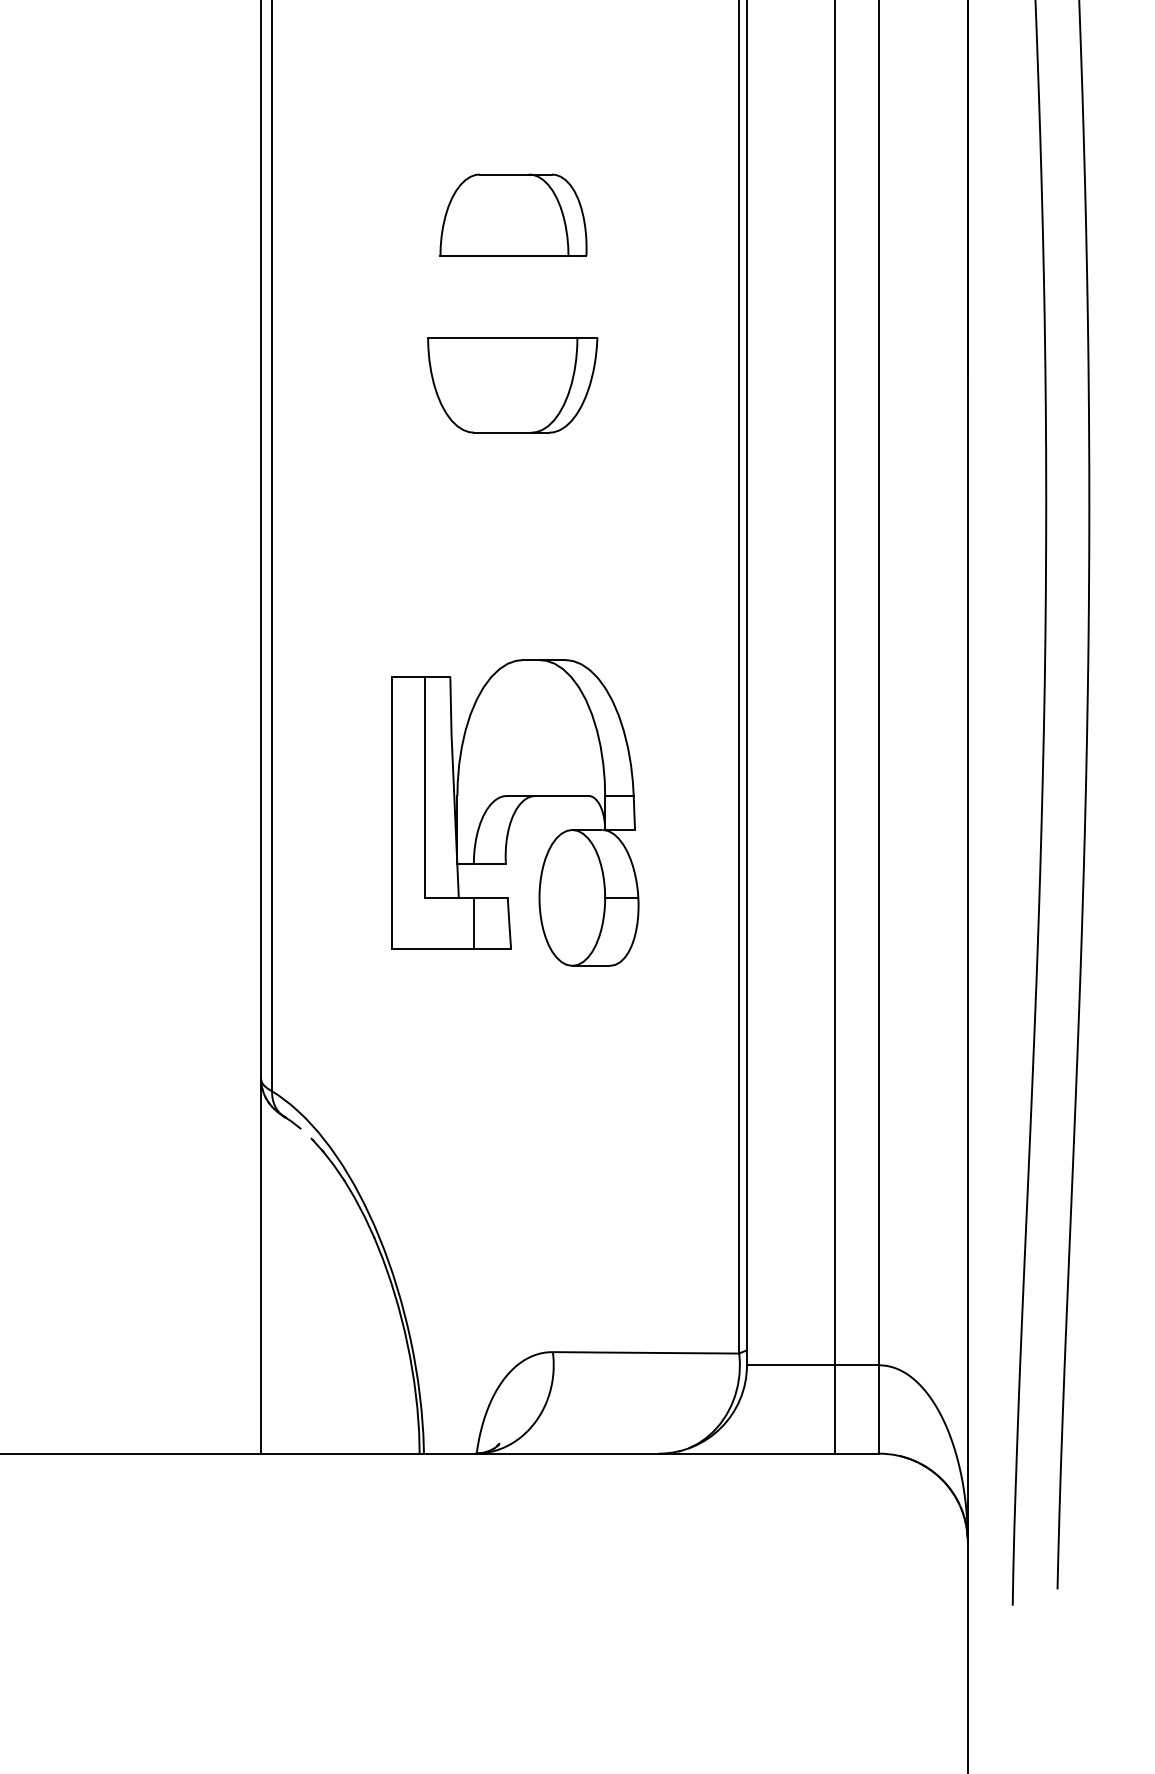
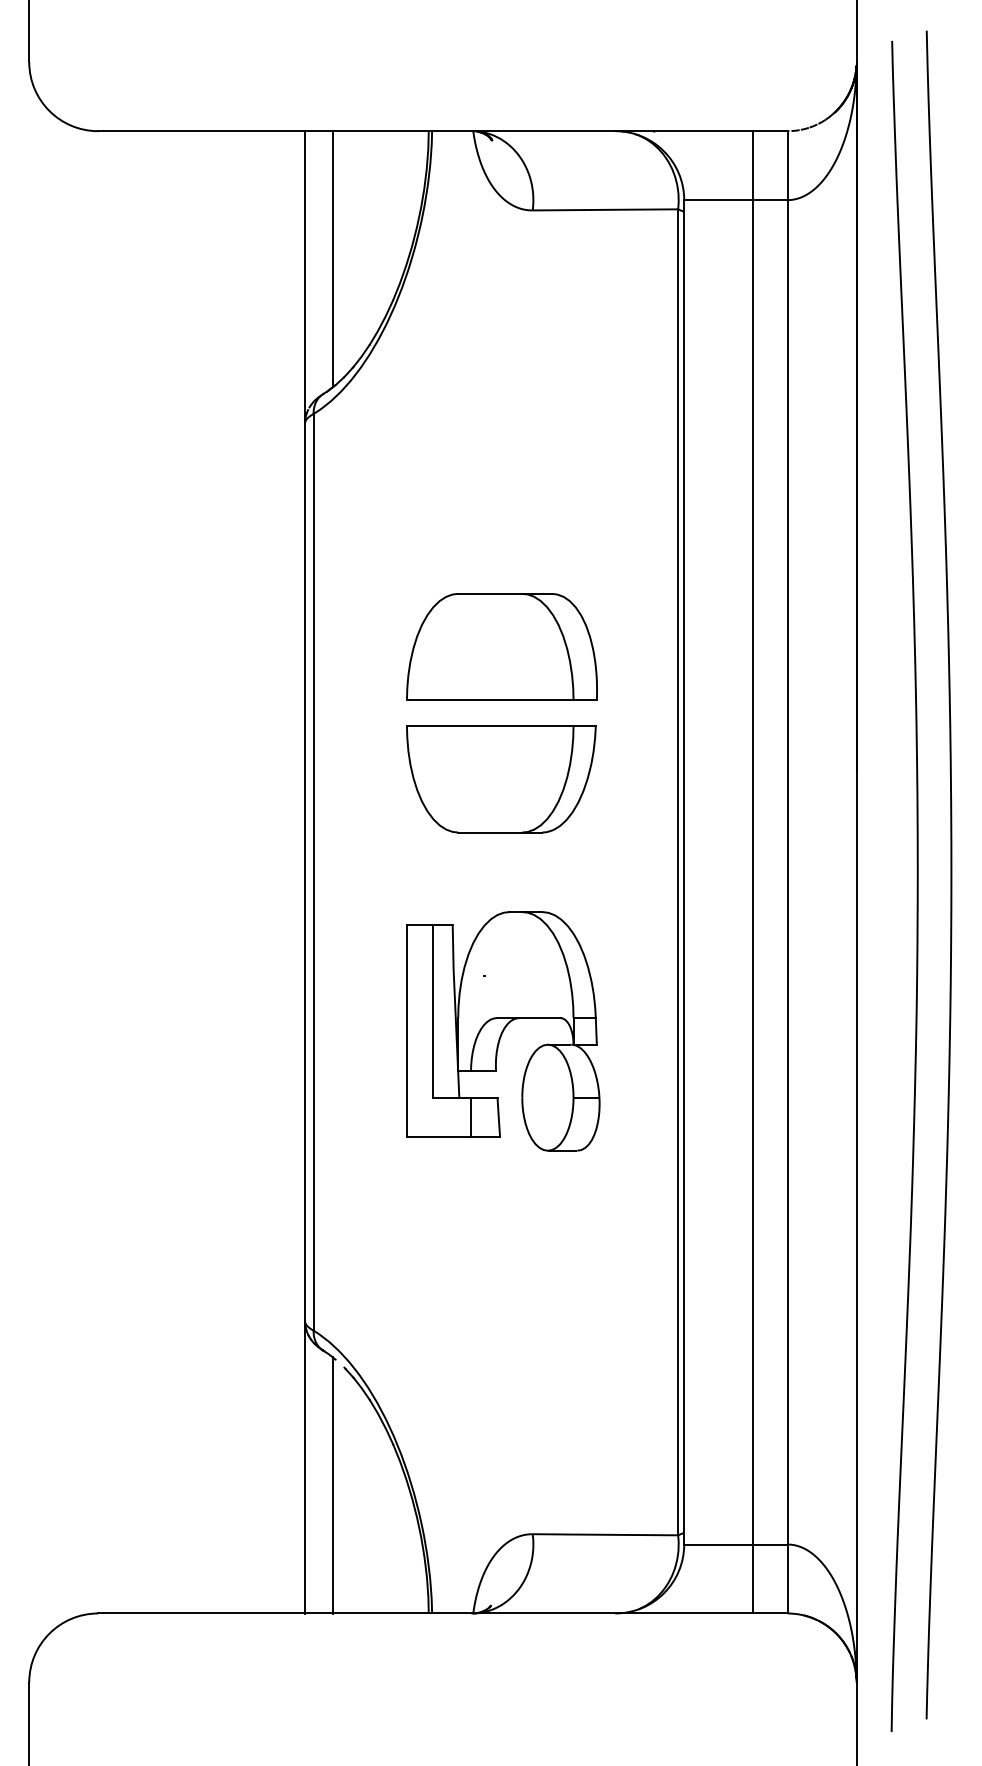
part: (512, 214) -> (501, 646), size x1.67
part: (512, 385) -> (501, 779), size x1.43
part: (515, 813) -> (503, 1031), moved
line: (296, 1289) -> (332, 1485), added

